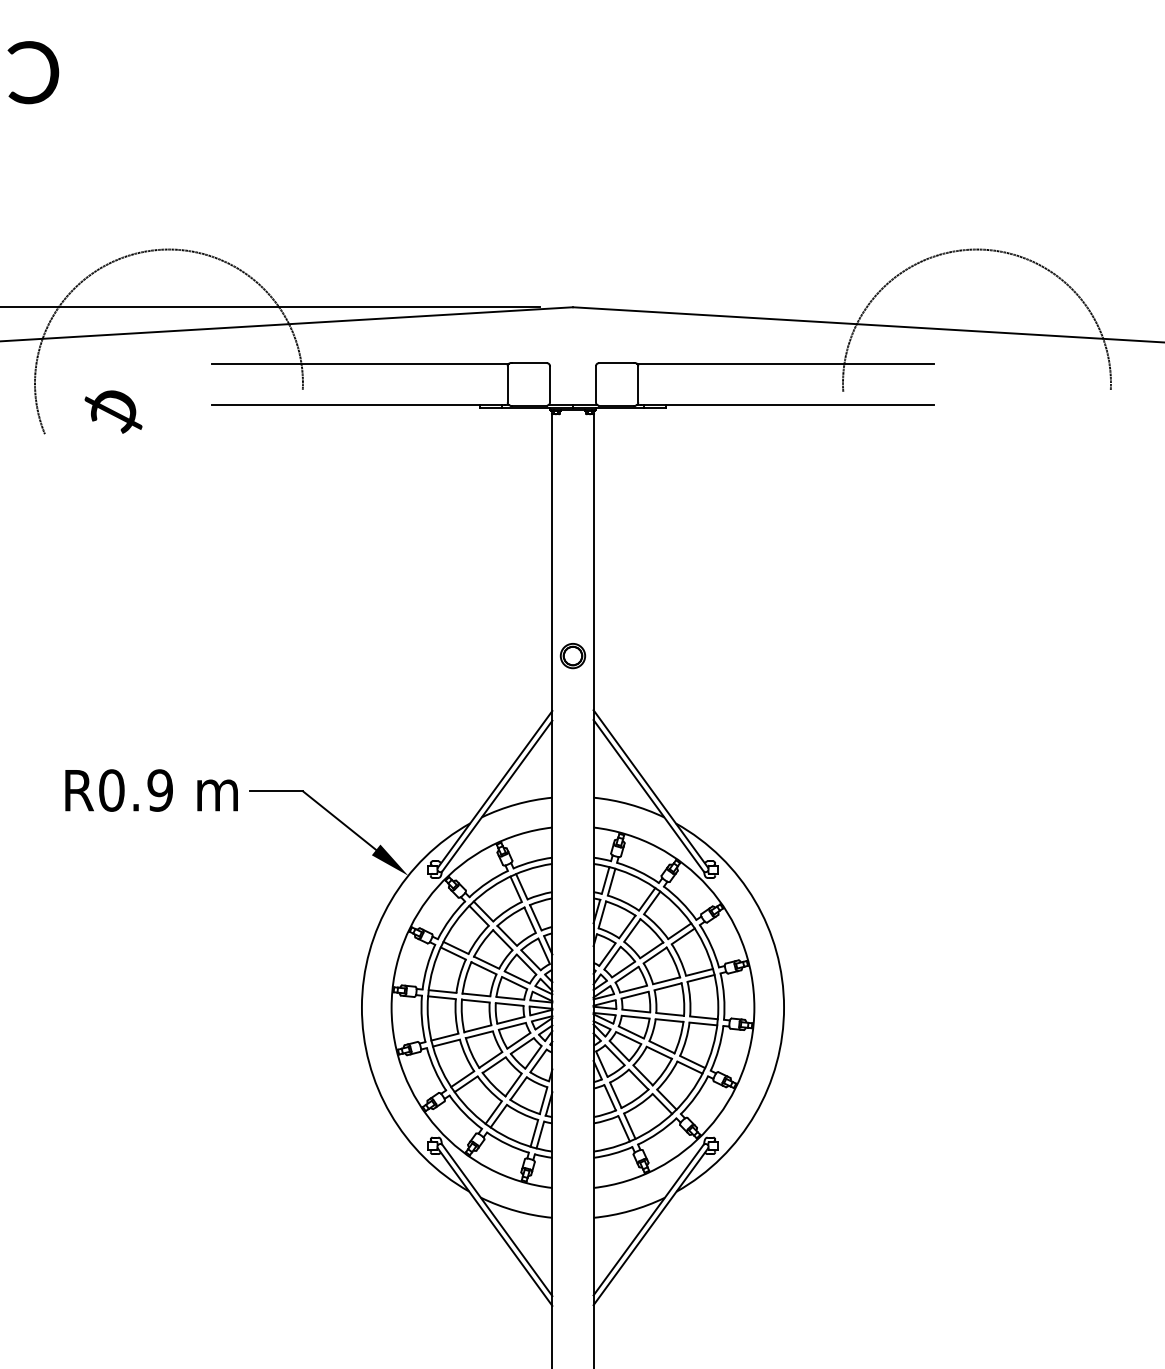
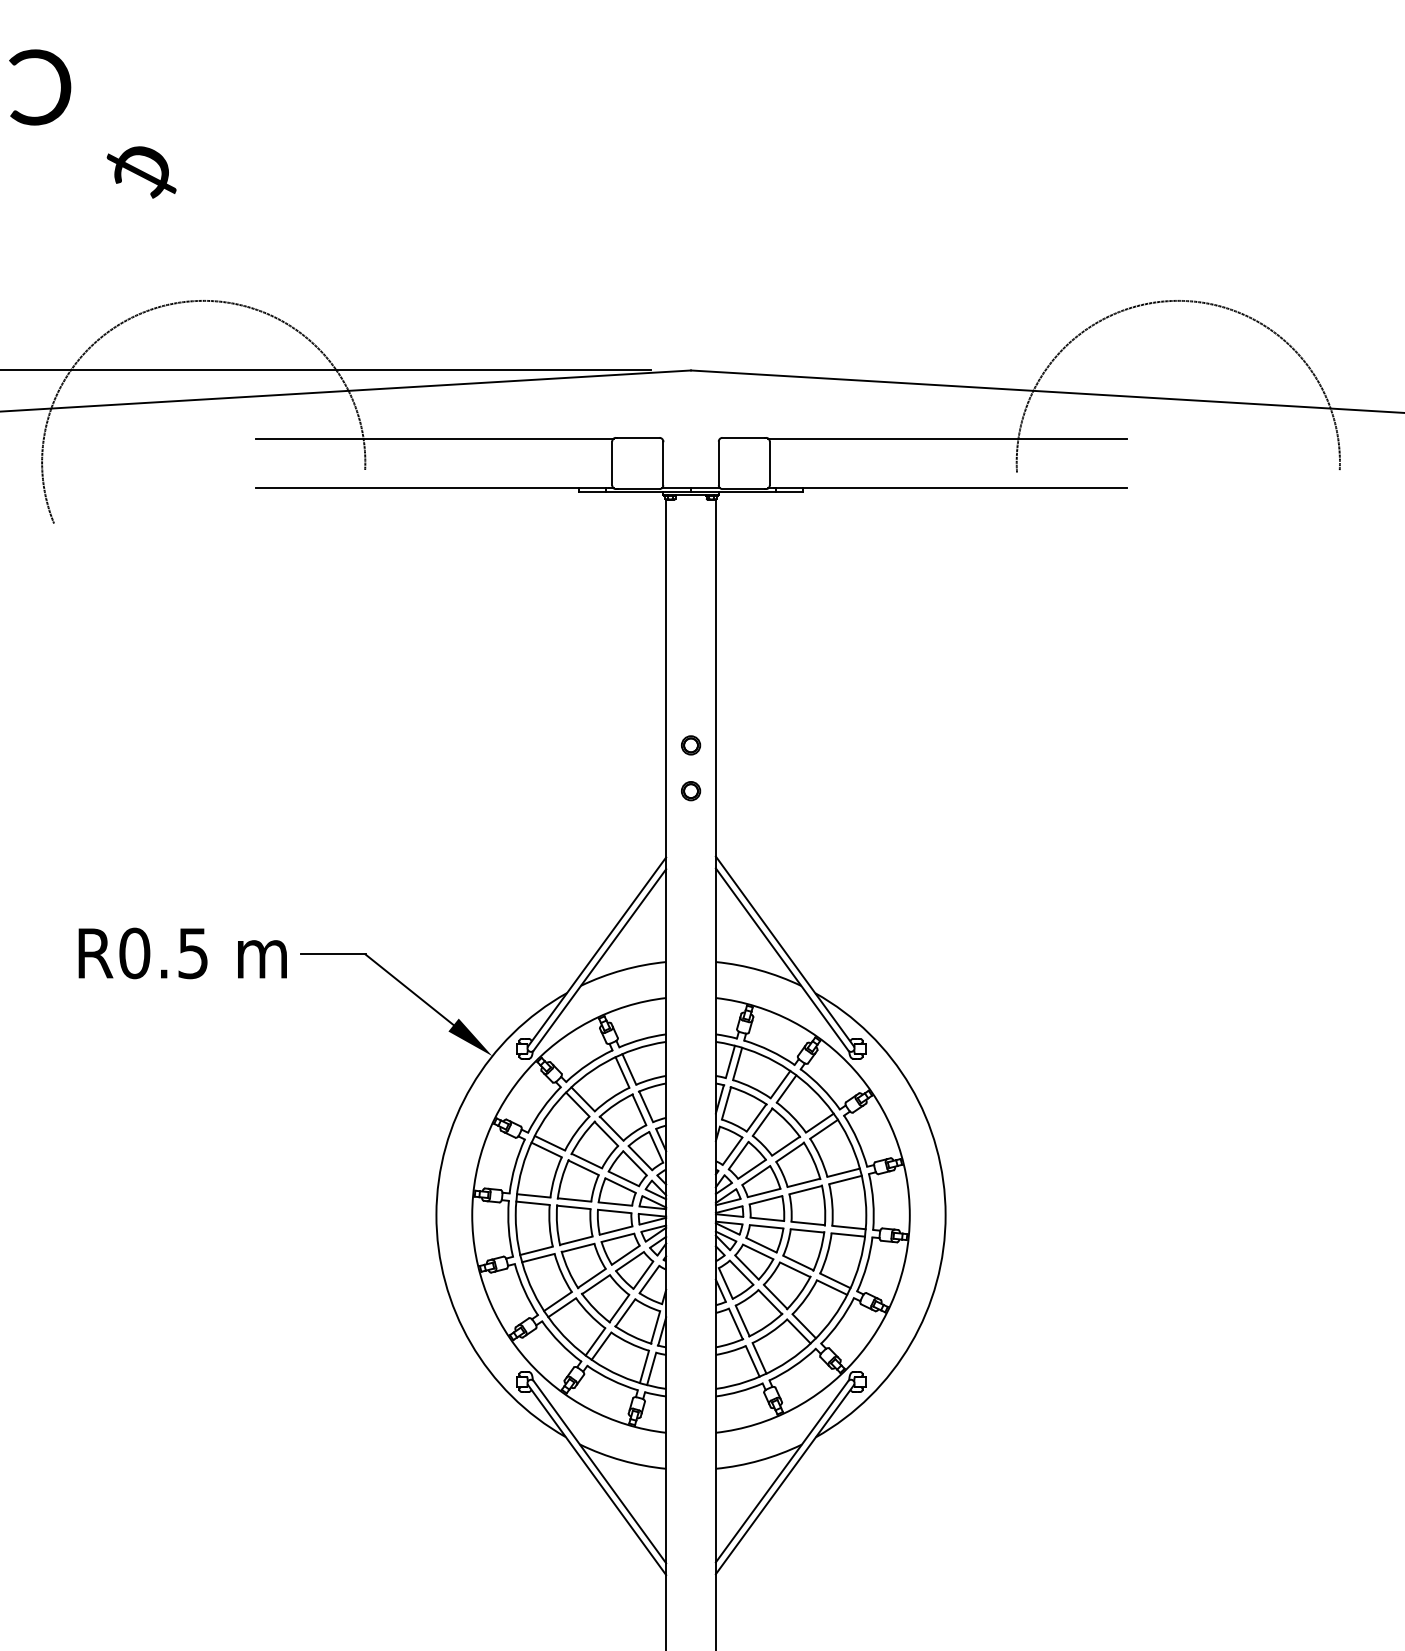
text: (113, 411) -> (141, 171), moved
part: (572, 617) -> (690, 744), added
circle: (572, 655) -> (690, 790), size x0.62
text: (159, 790) -> (192, 953), R0.9 -> R0.5

